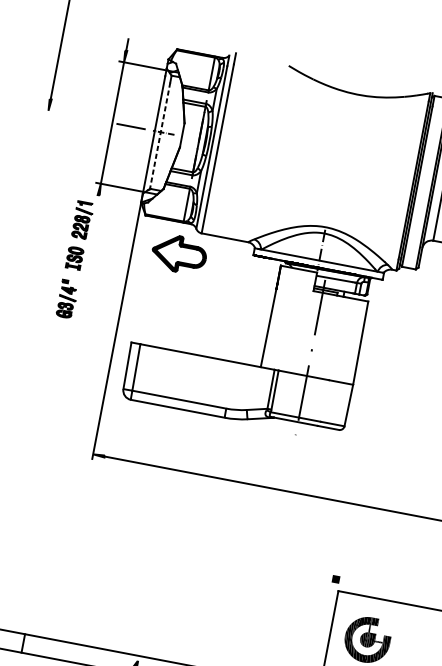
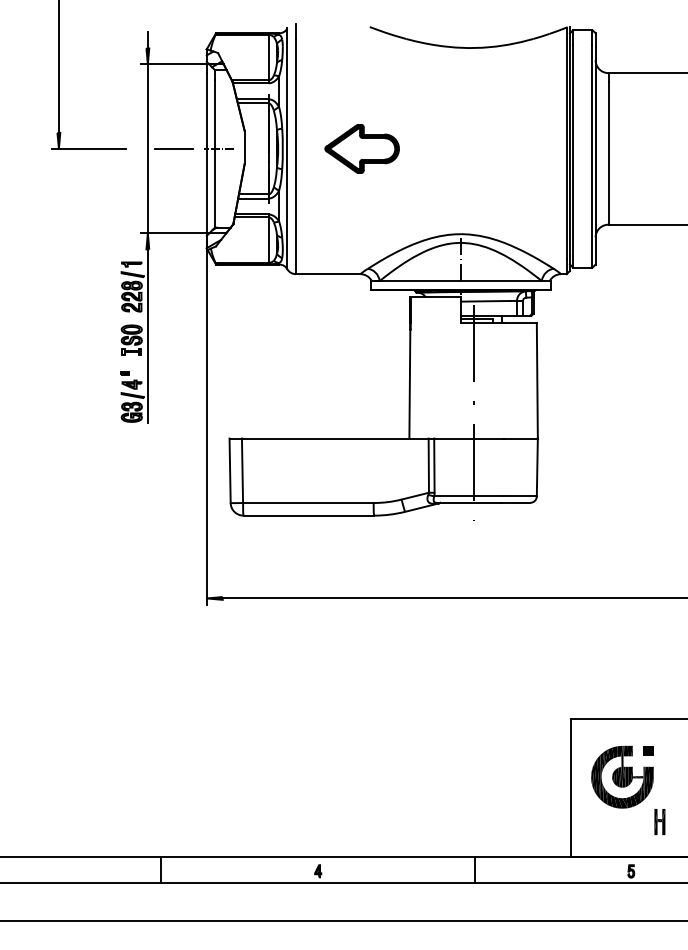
line: (69, 114) -> (88, 148), added
line: (160, 135) -> (215, 153), dashed -> solid
part: (178, 253) -> (361, 148), moved
line: (86, 257) -> (147, 335), added
part: (335, 578) -> (648, 750), moved

